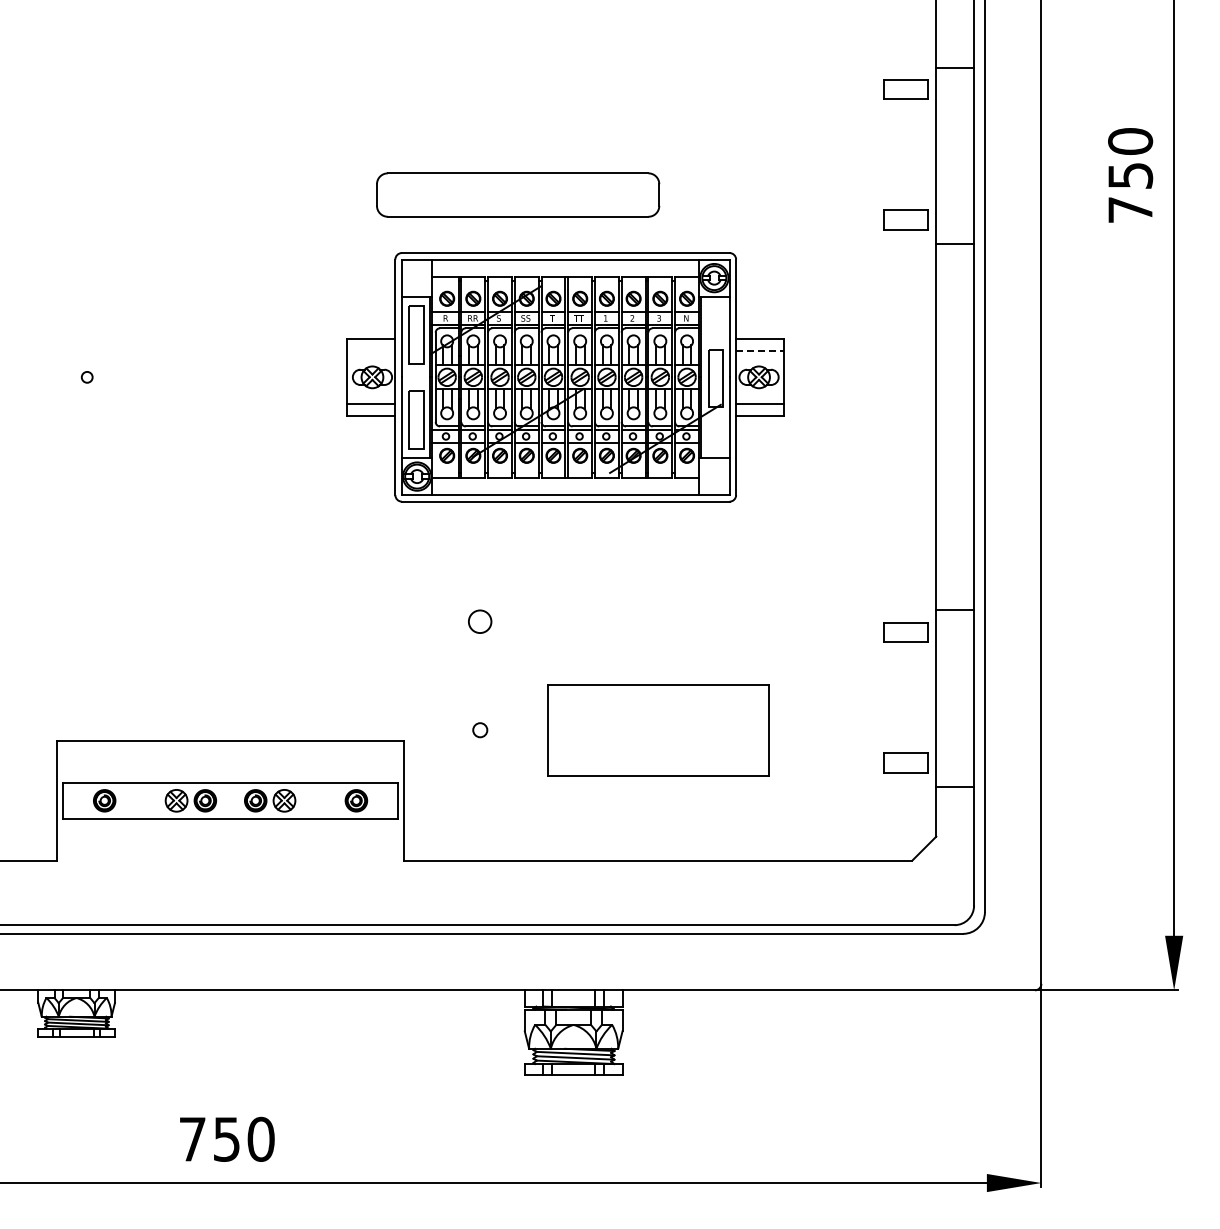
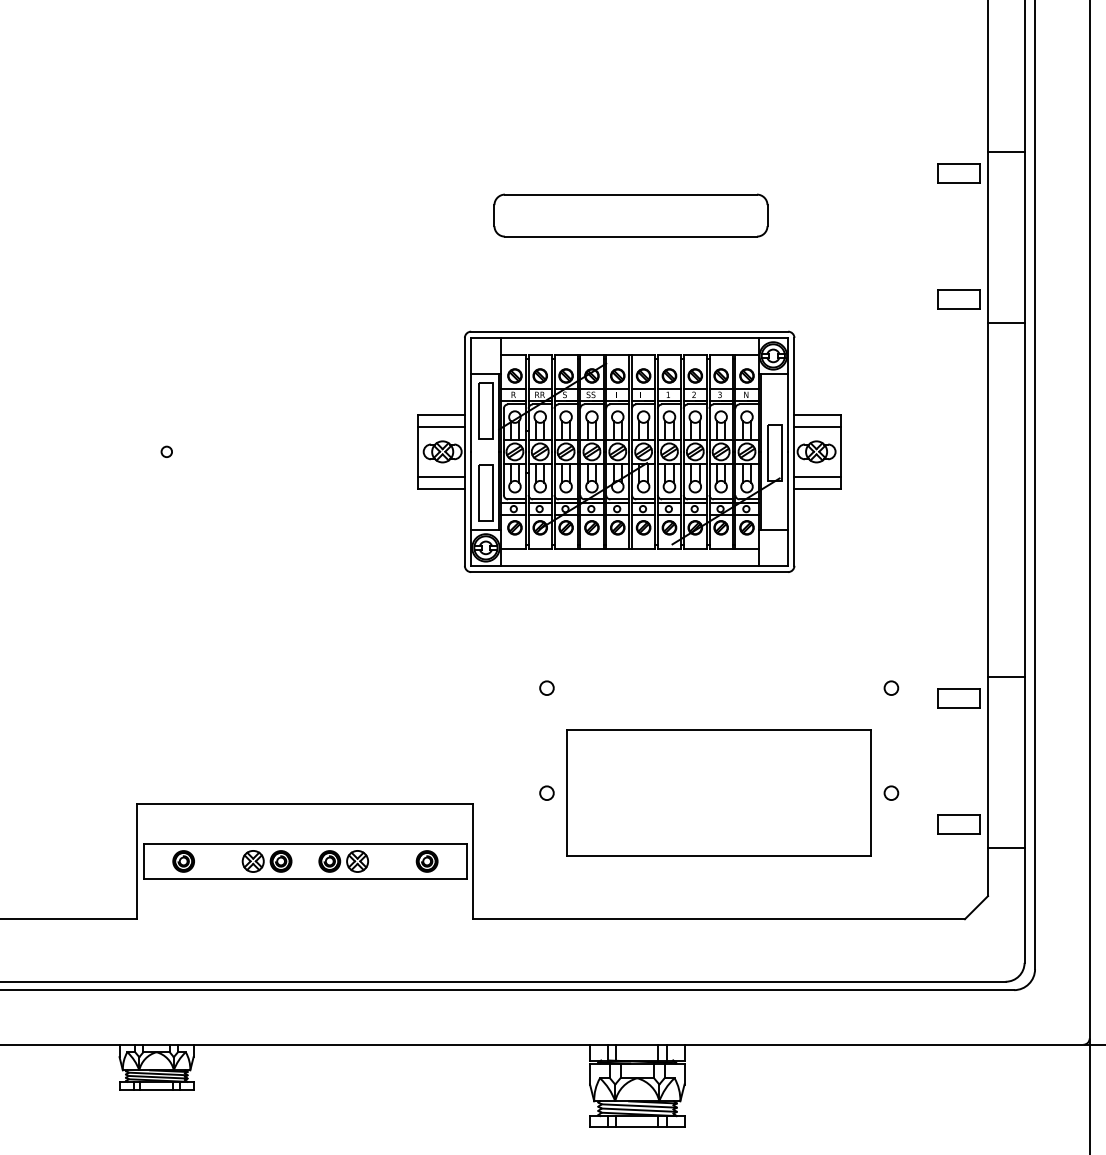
part: (518, 194) -> (631, 215), moved
line: (371, 351) -> (441, 426), added
line: (760, 351) -> (818, 426), dashed -> solid
circle: (480, 621) -> (547, 688), size x0.62
circle: (836, 621) -> (891, 688), added
part: (658, 729) -> (719, 792), size x1.43
circle: (836, 730) -> (891, 793), added

